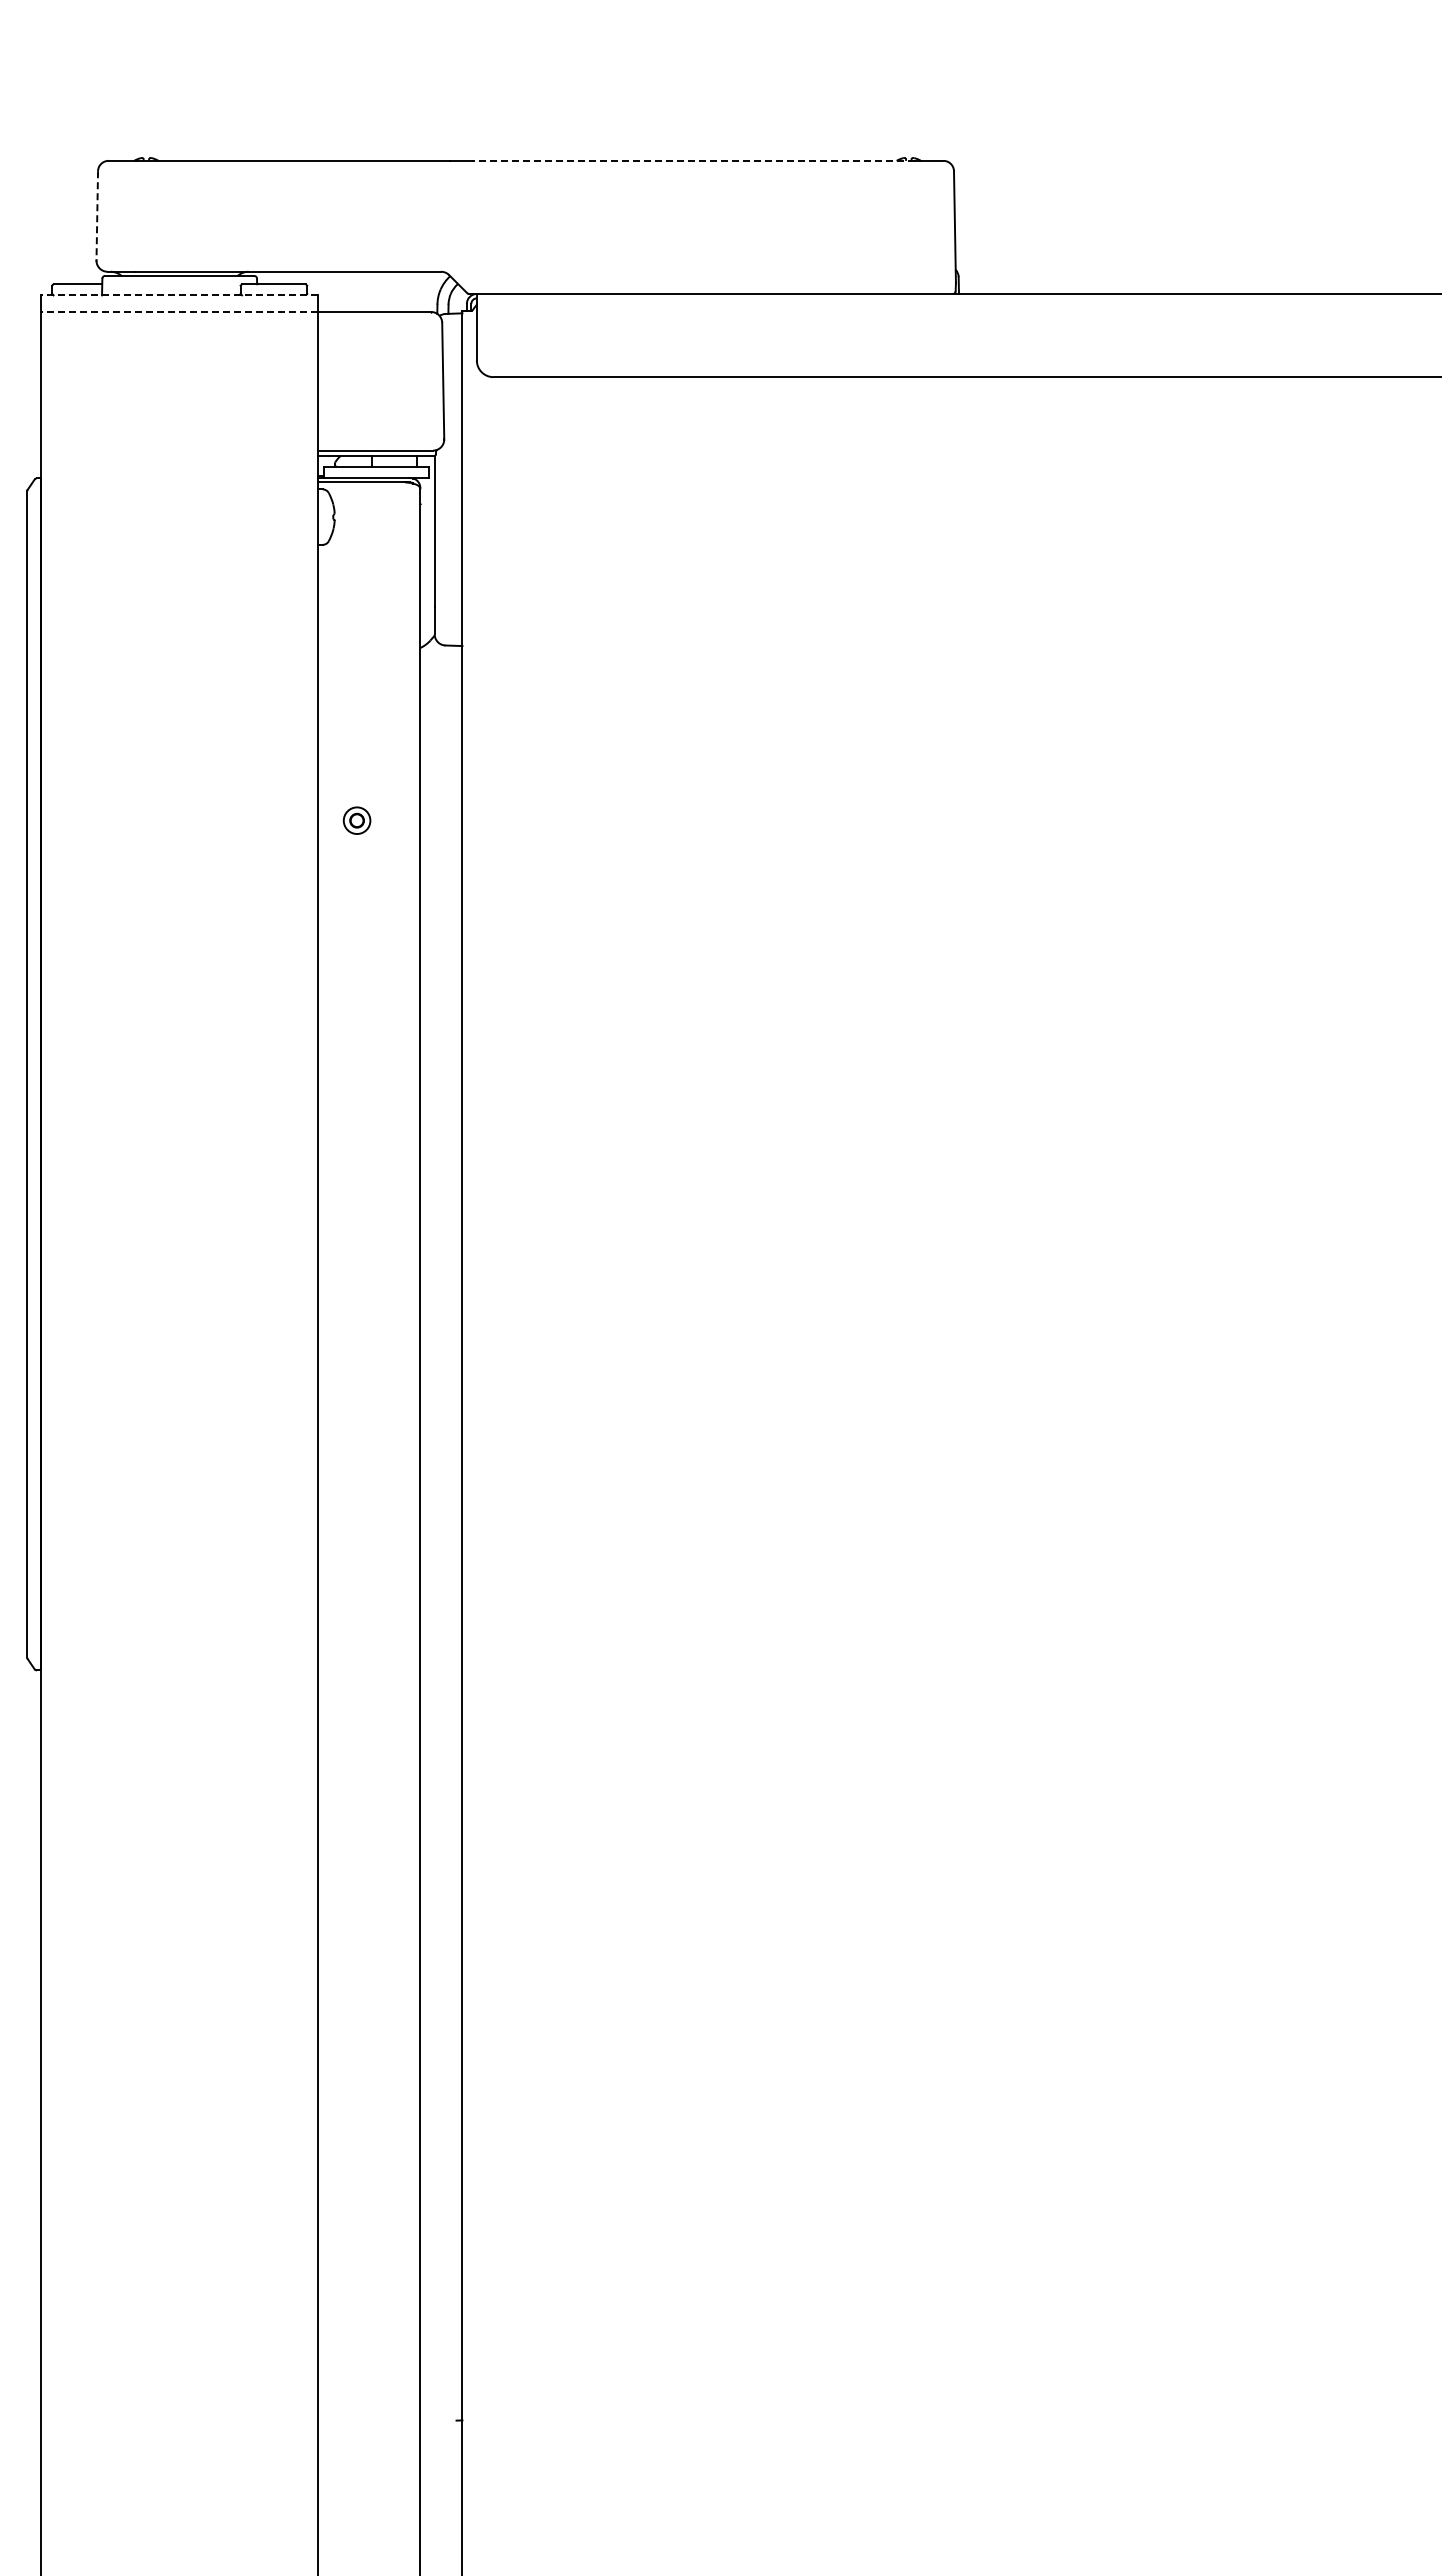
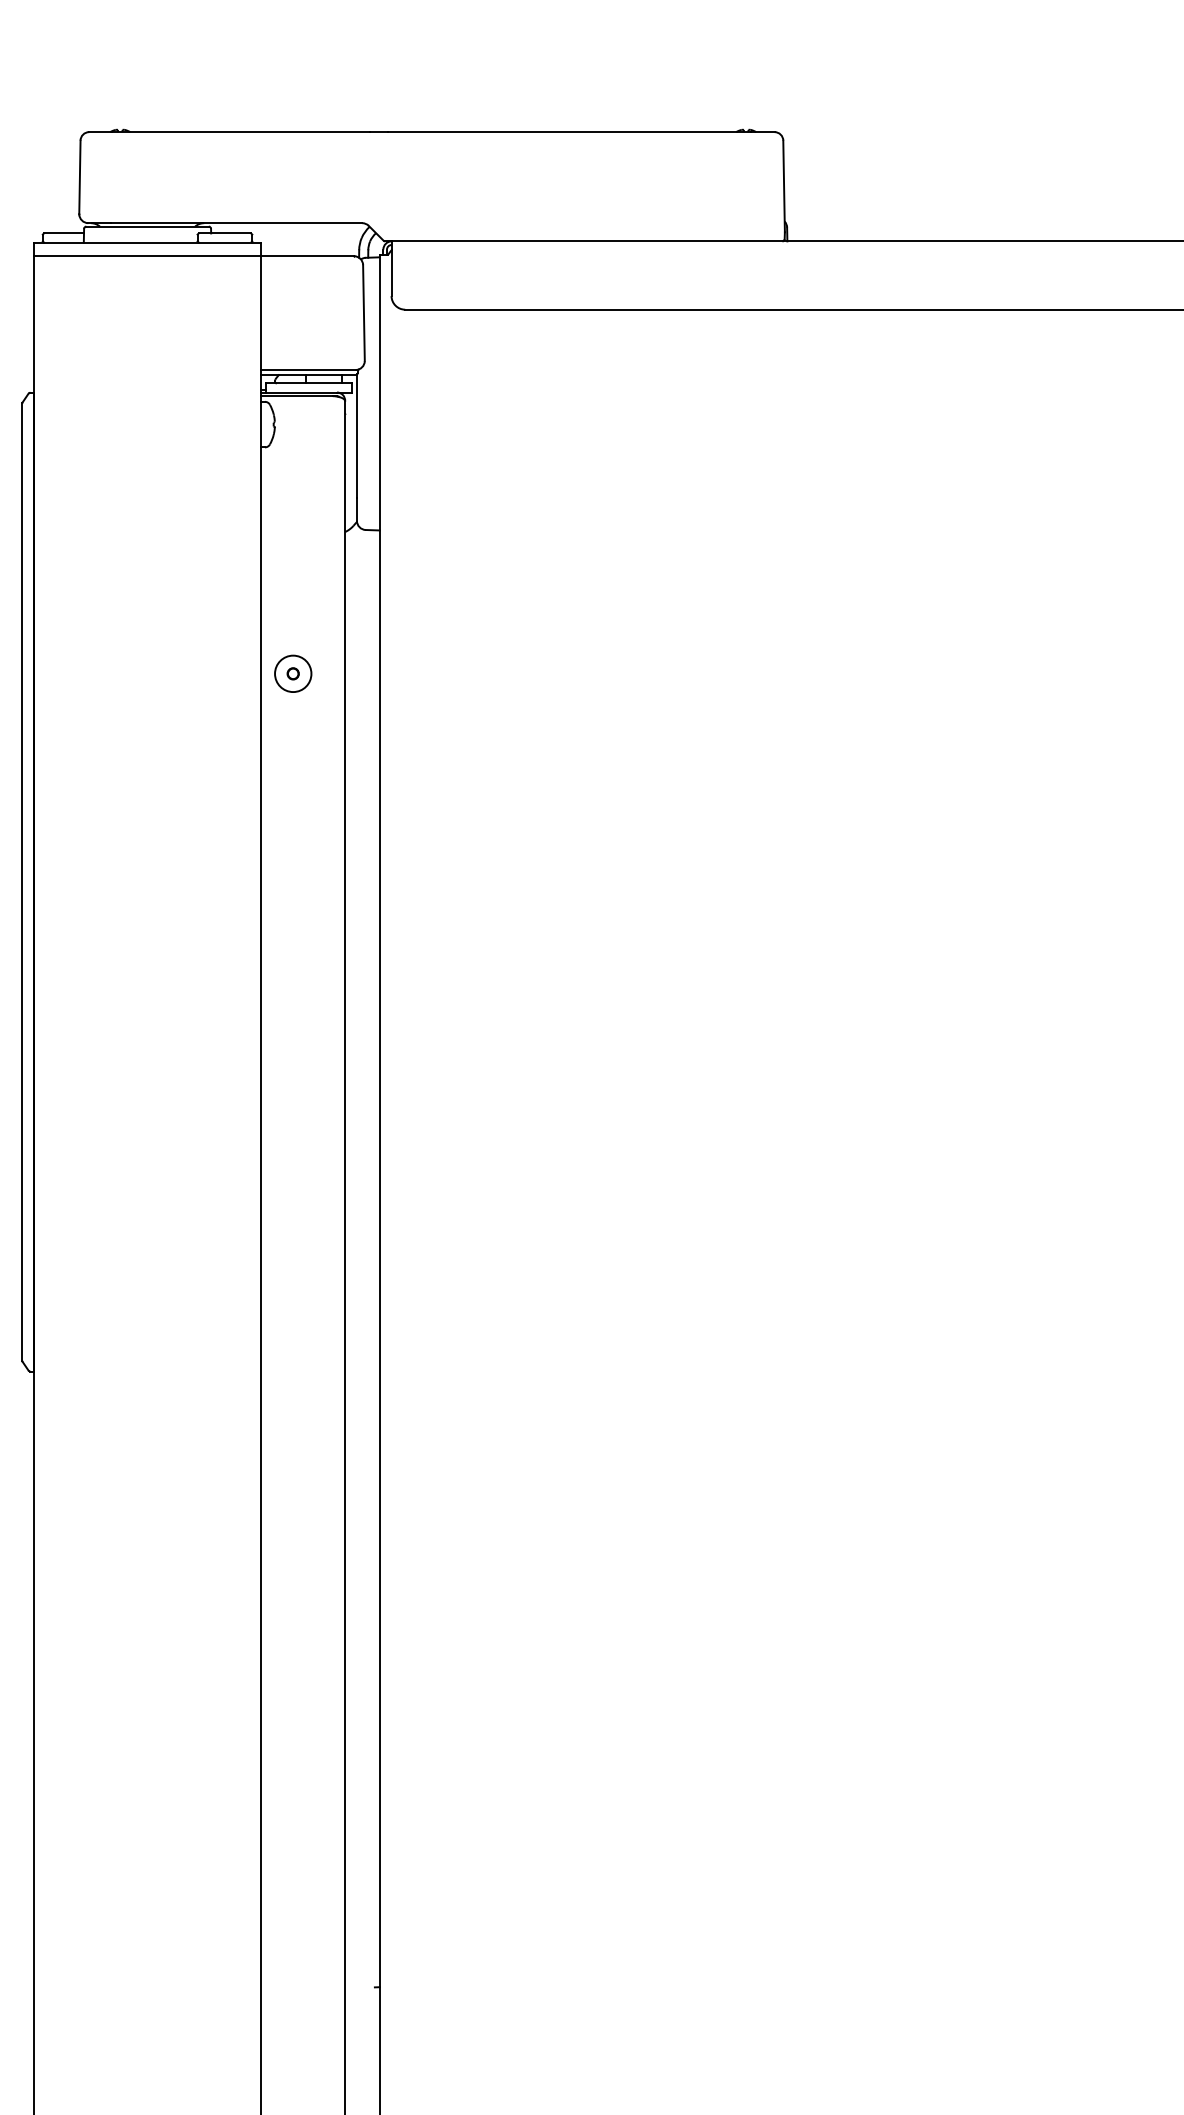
line: (693, 160) -> (569, 131), dashed -> solid
line: (97, 215) -> (80, 176), dashed -> solid
line: (179, 295) -> (147, 242), dashed -> solid
line: (179, 311) -> (147, 255), dashed -> solid
circle: (356, 820) -> (292, 673), size x1.67

